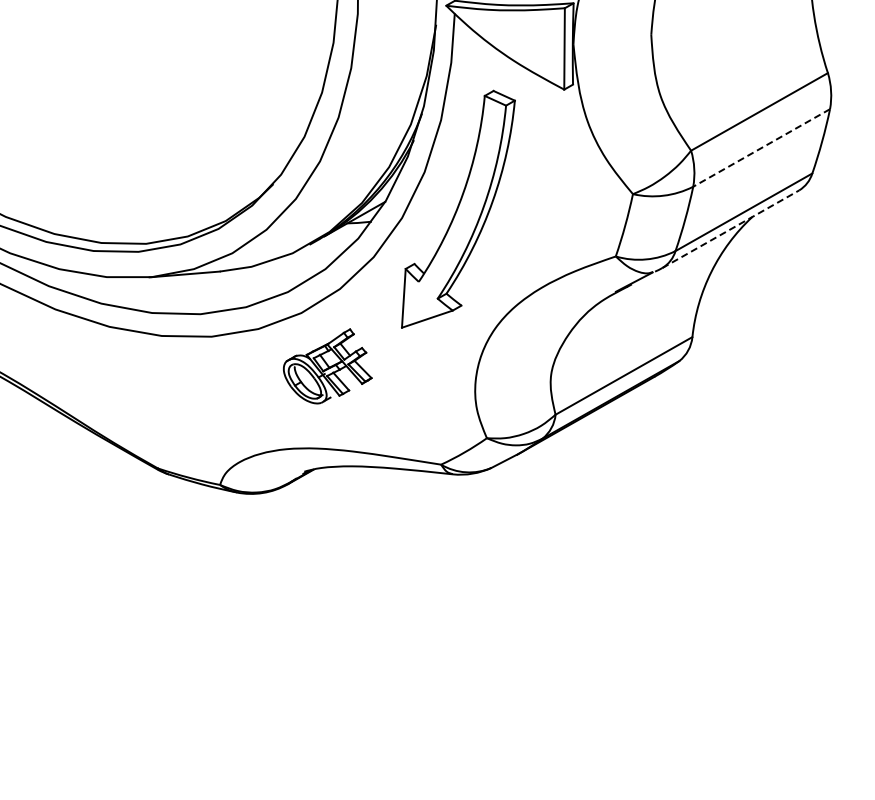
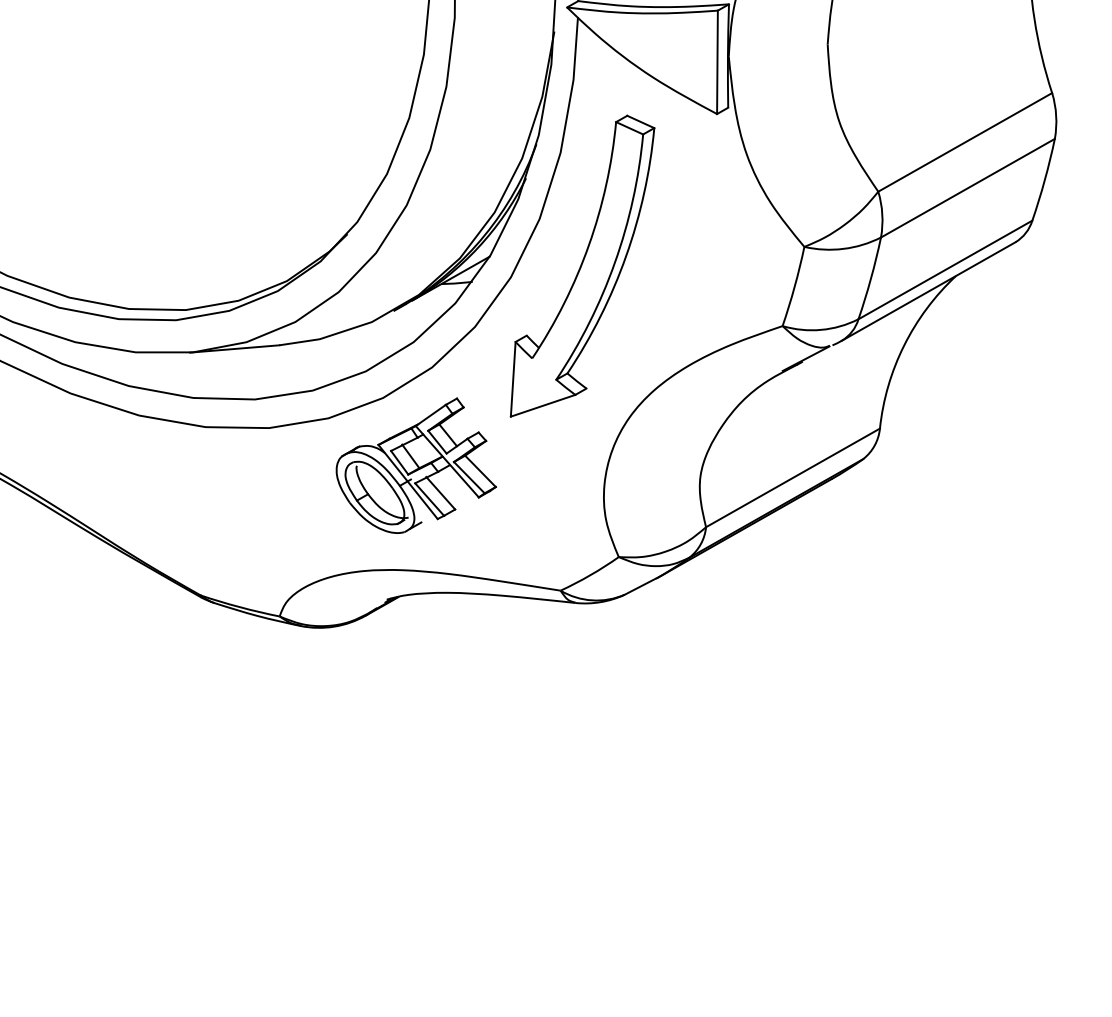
line: (761, 147) -> (967, 187), dashed -> solid
line: (730, 229) -> (928, 291), dashed -> solid
part: (327, 366) -> (416, 465), size x1.43

